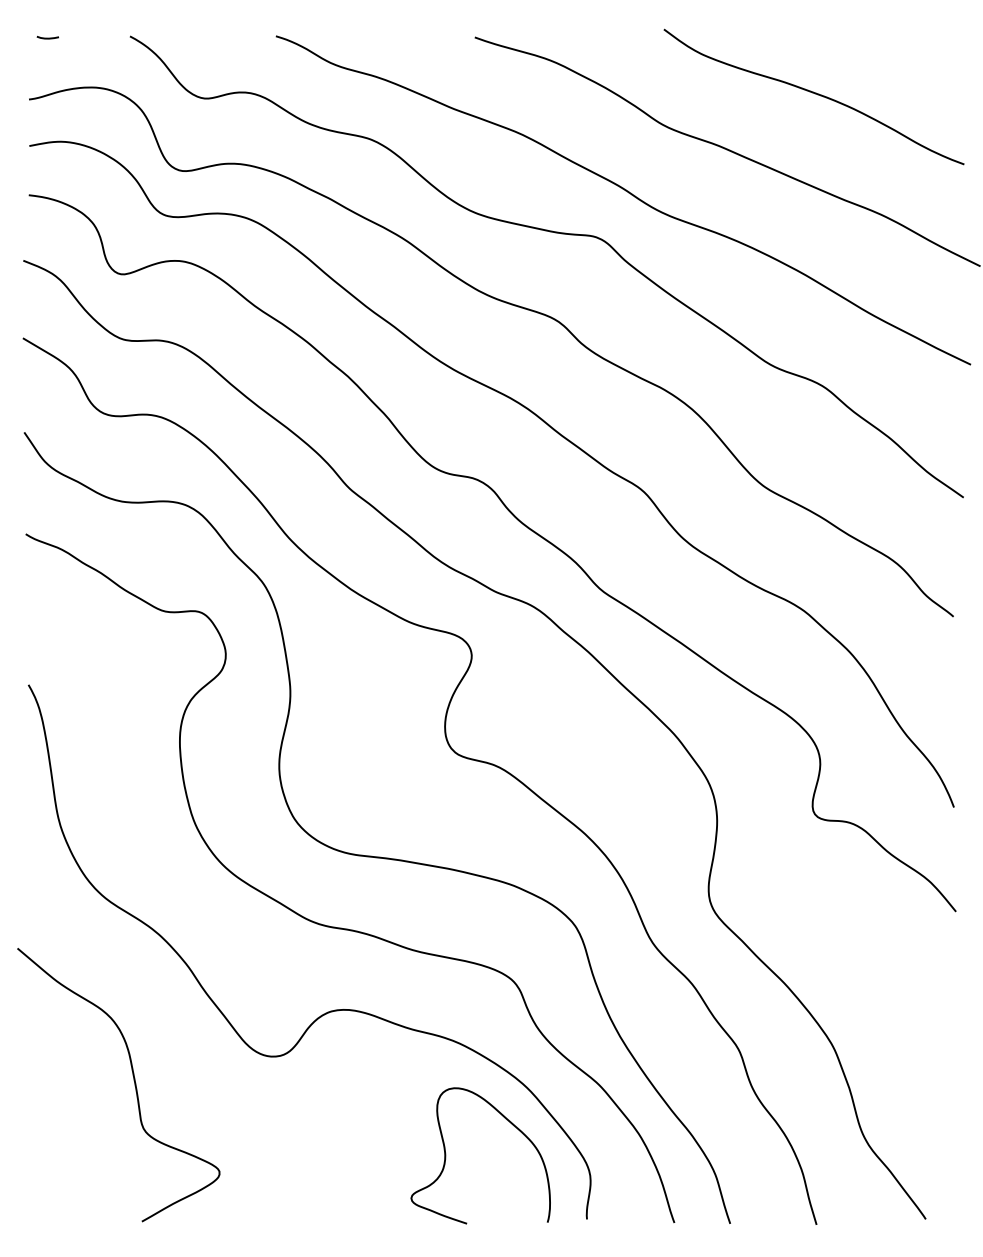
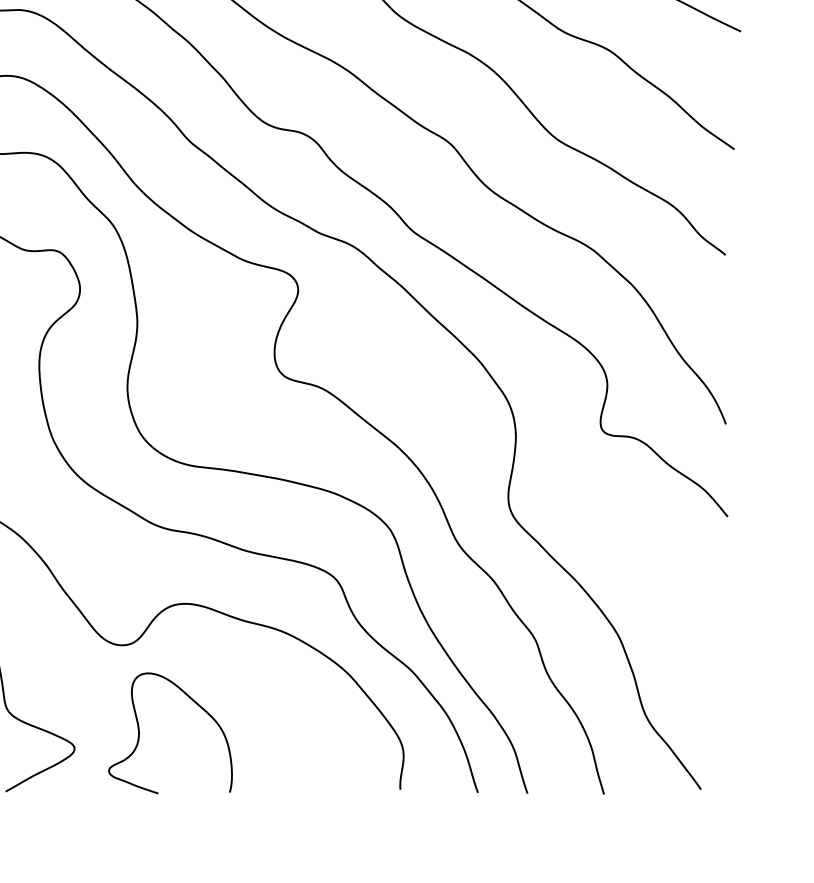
curve: (446, 1155) -> (140, 733), moved

